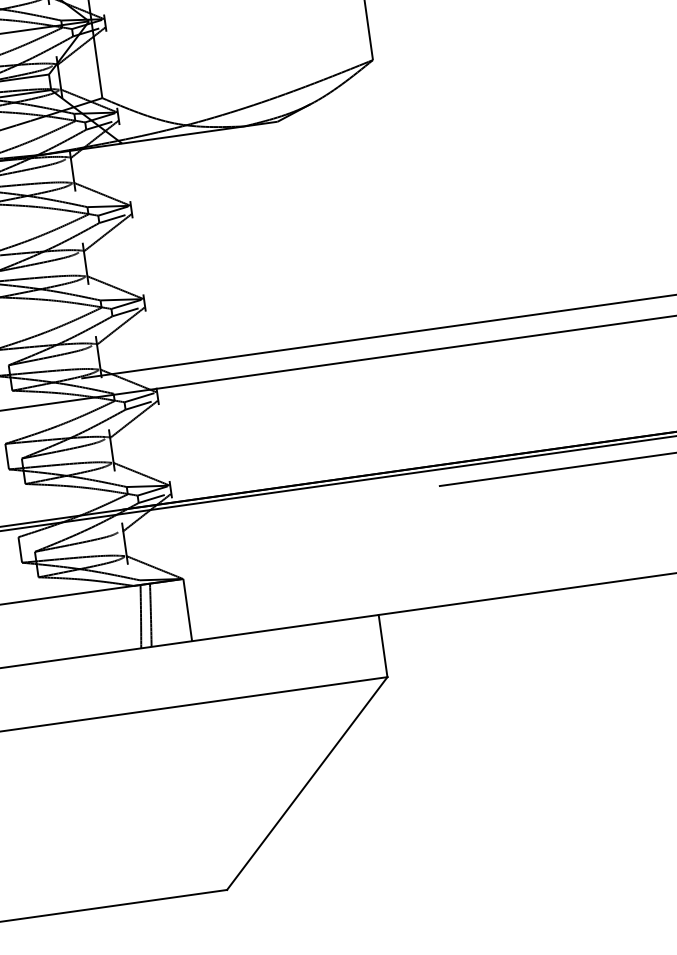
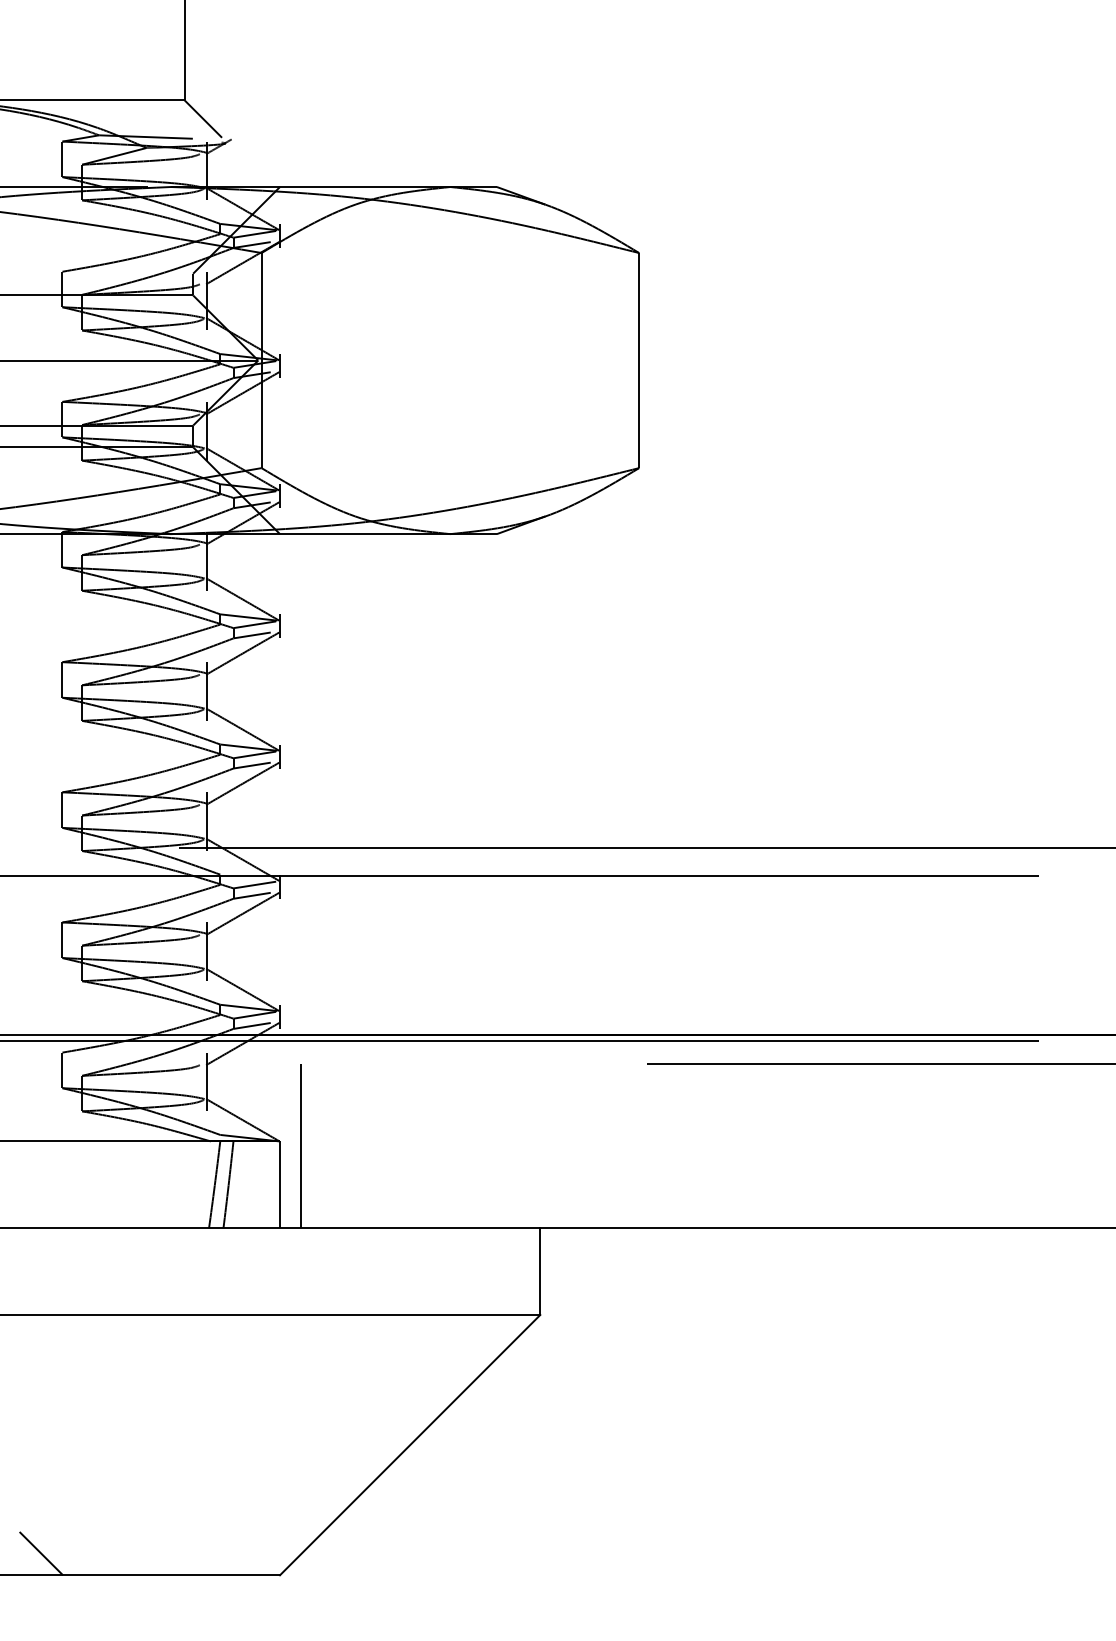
line: (198, 579) -> (300, 1145), added
line: (53, 898) -> (41, 1553), added

